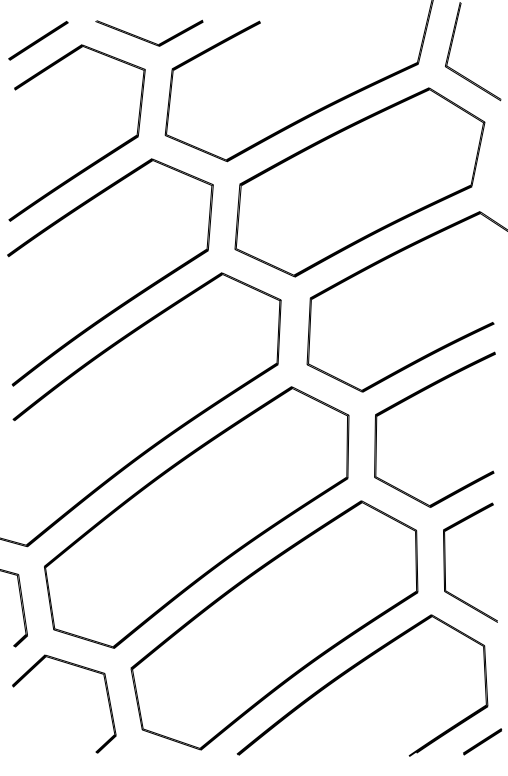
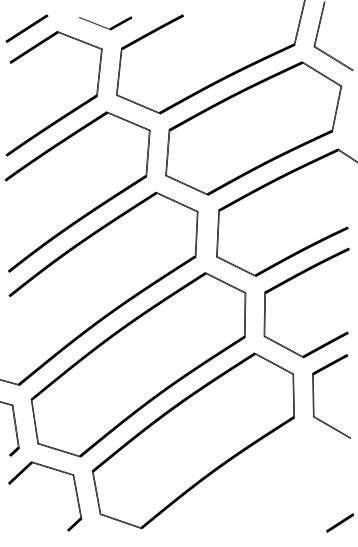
part: (149, 33) -> (105, 23), size x0.7
part: (352, 670) -> (248, 472), removed

